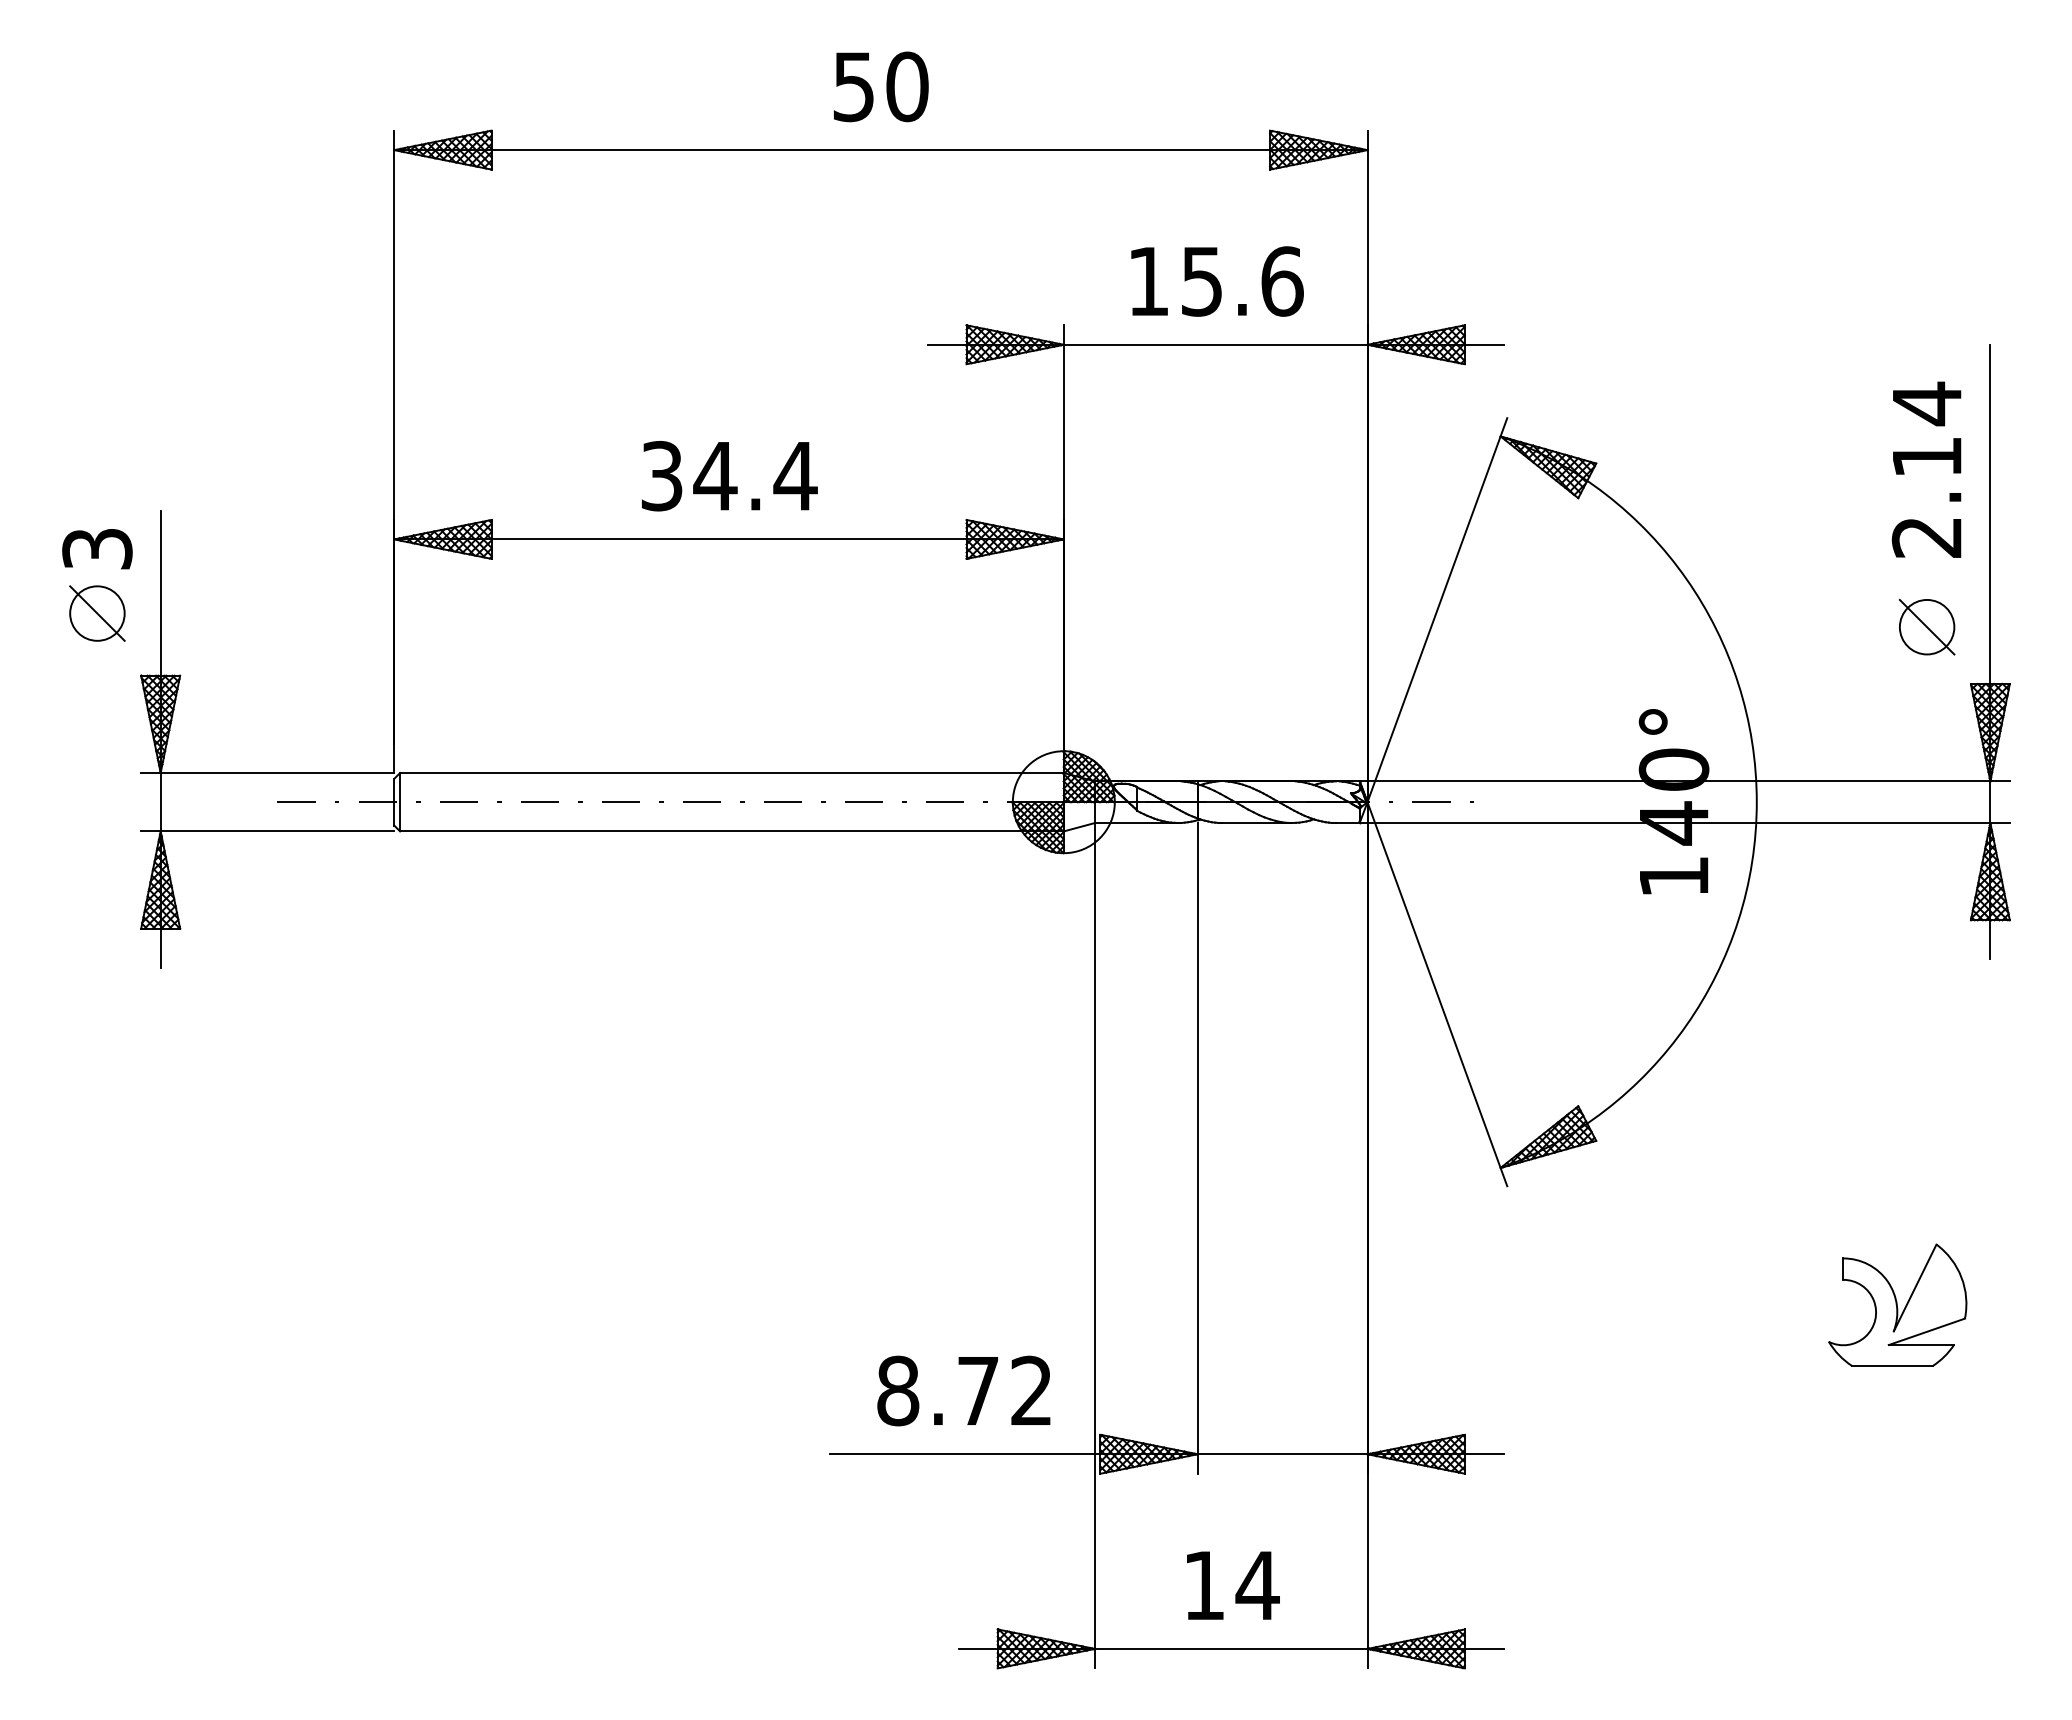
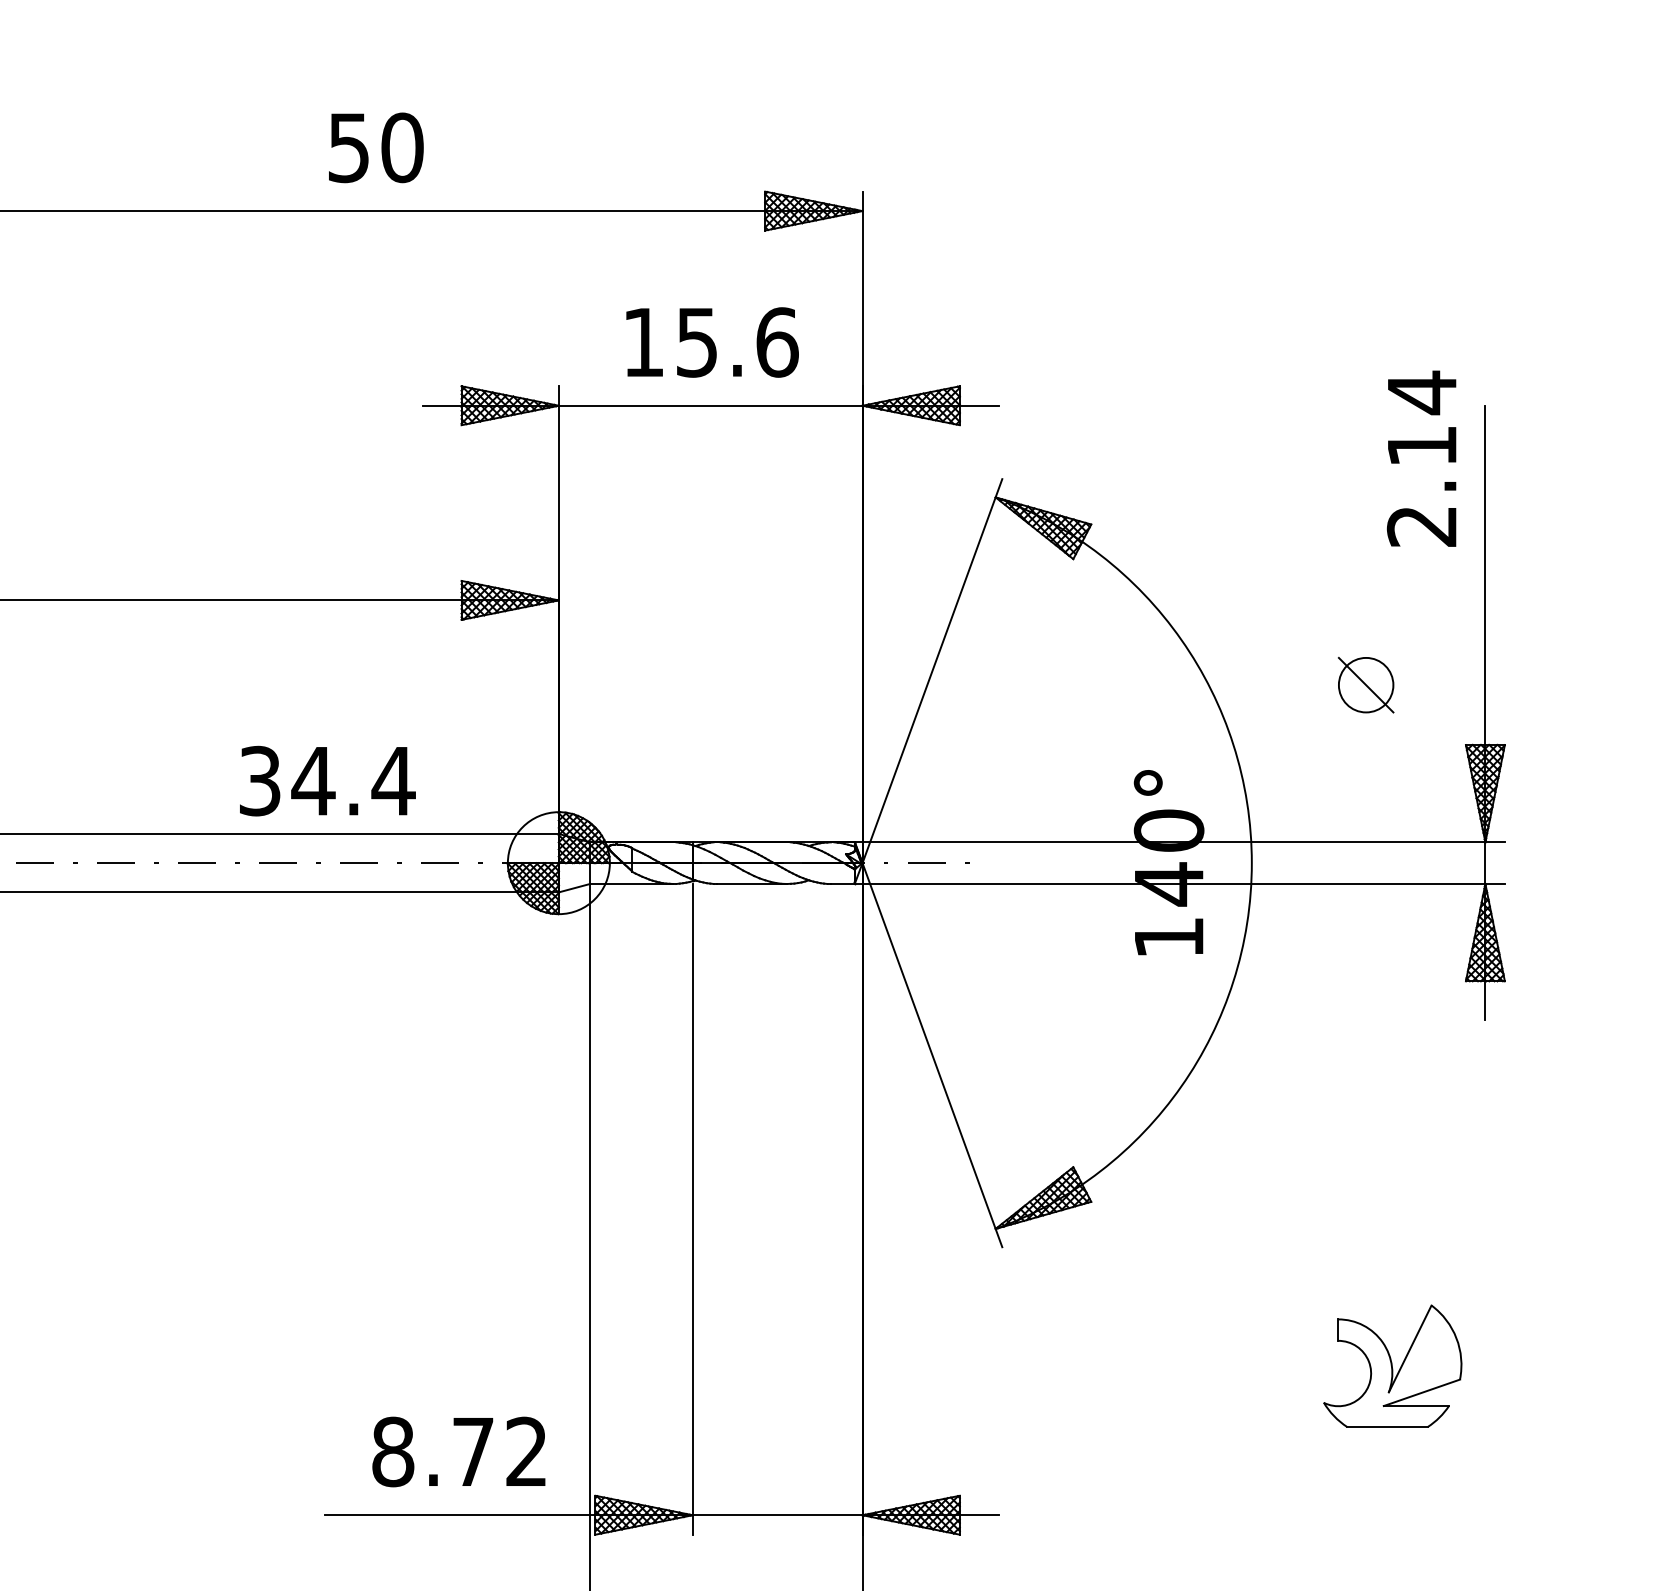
text: (1926, 469) -> (1421, 458), moved
text: (729, 476) -> (327, 781), moved
part: (1926, 626) -> (1365, 684), moved

